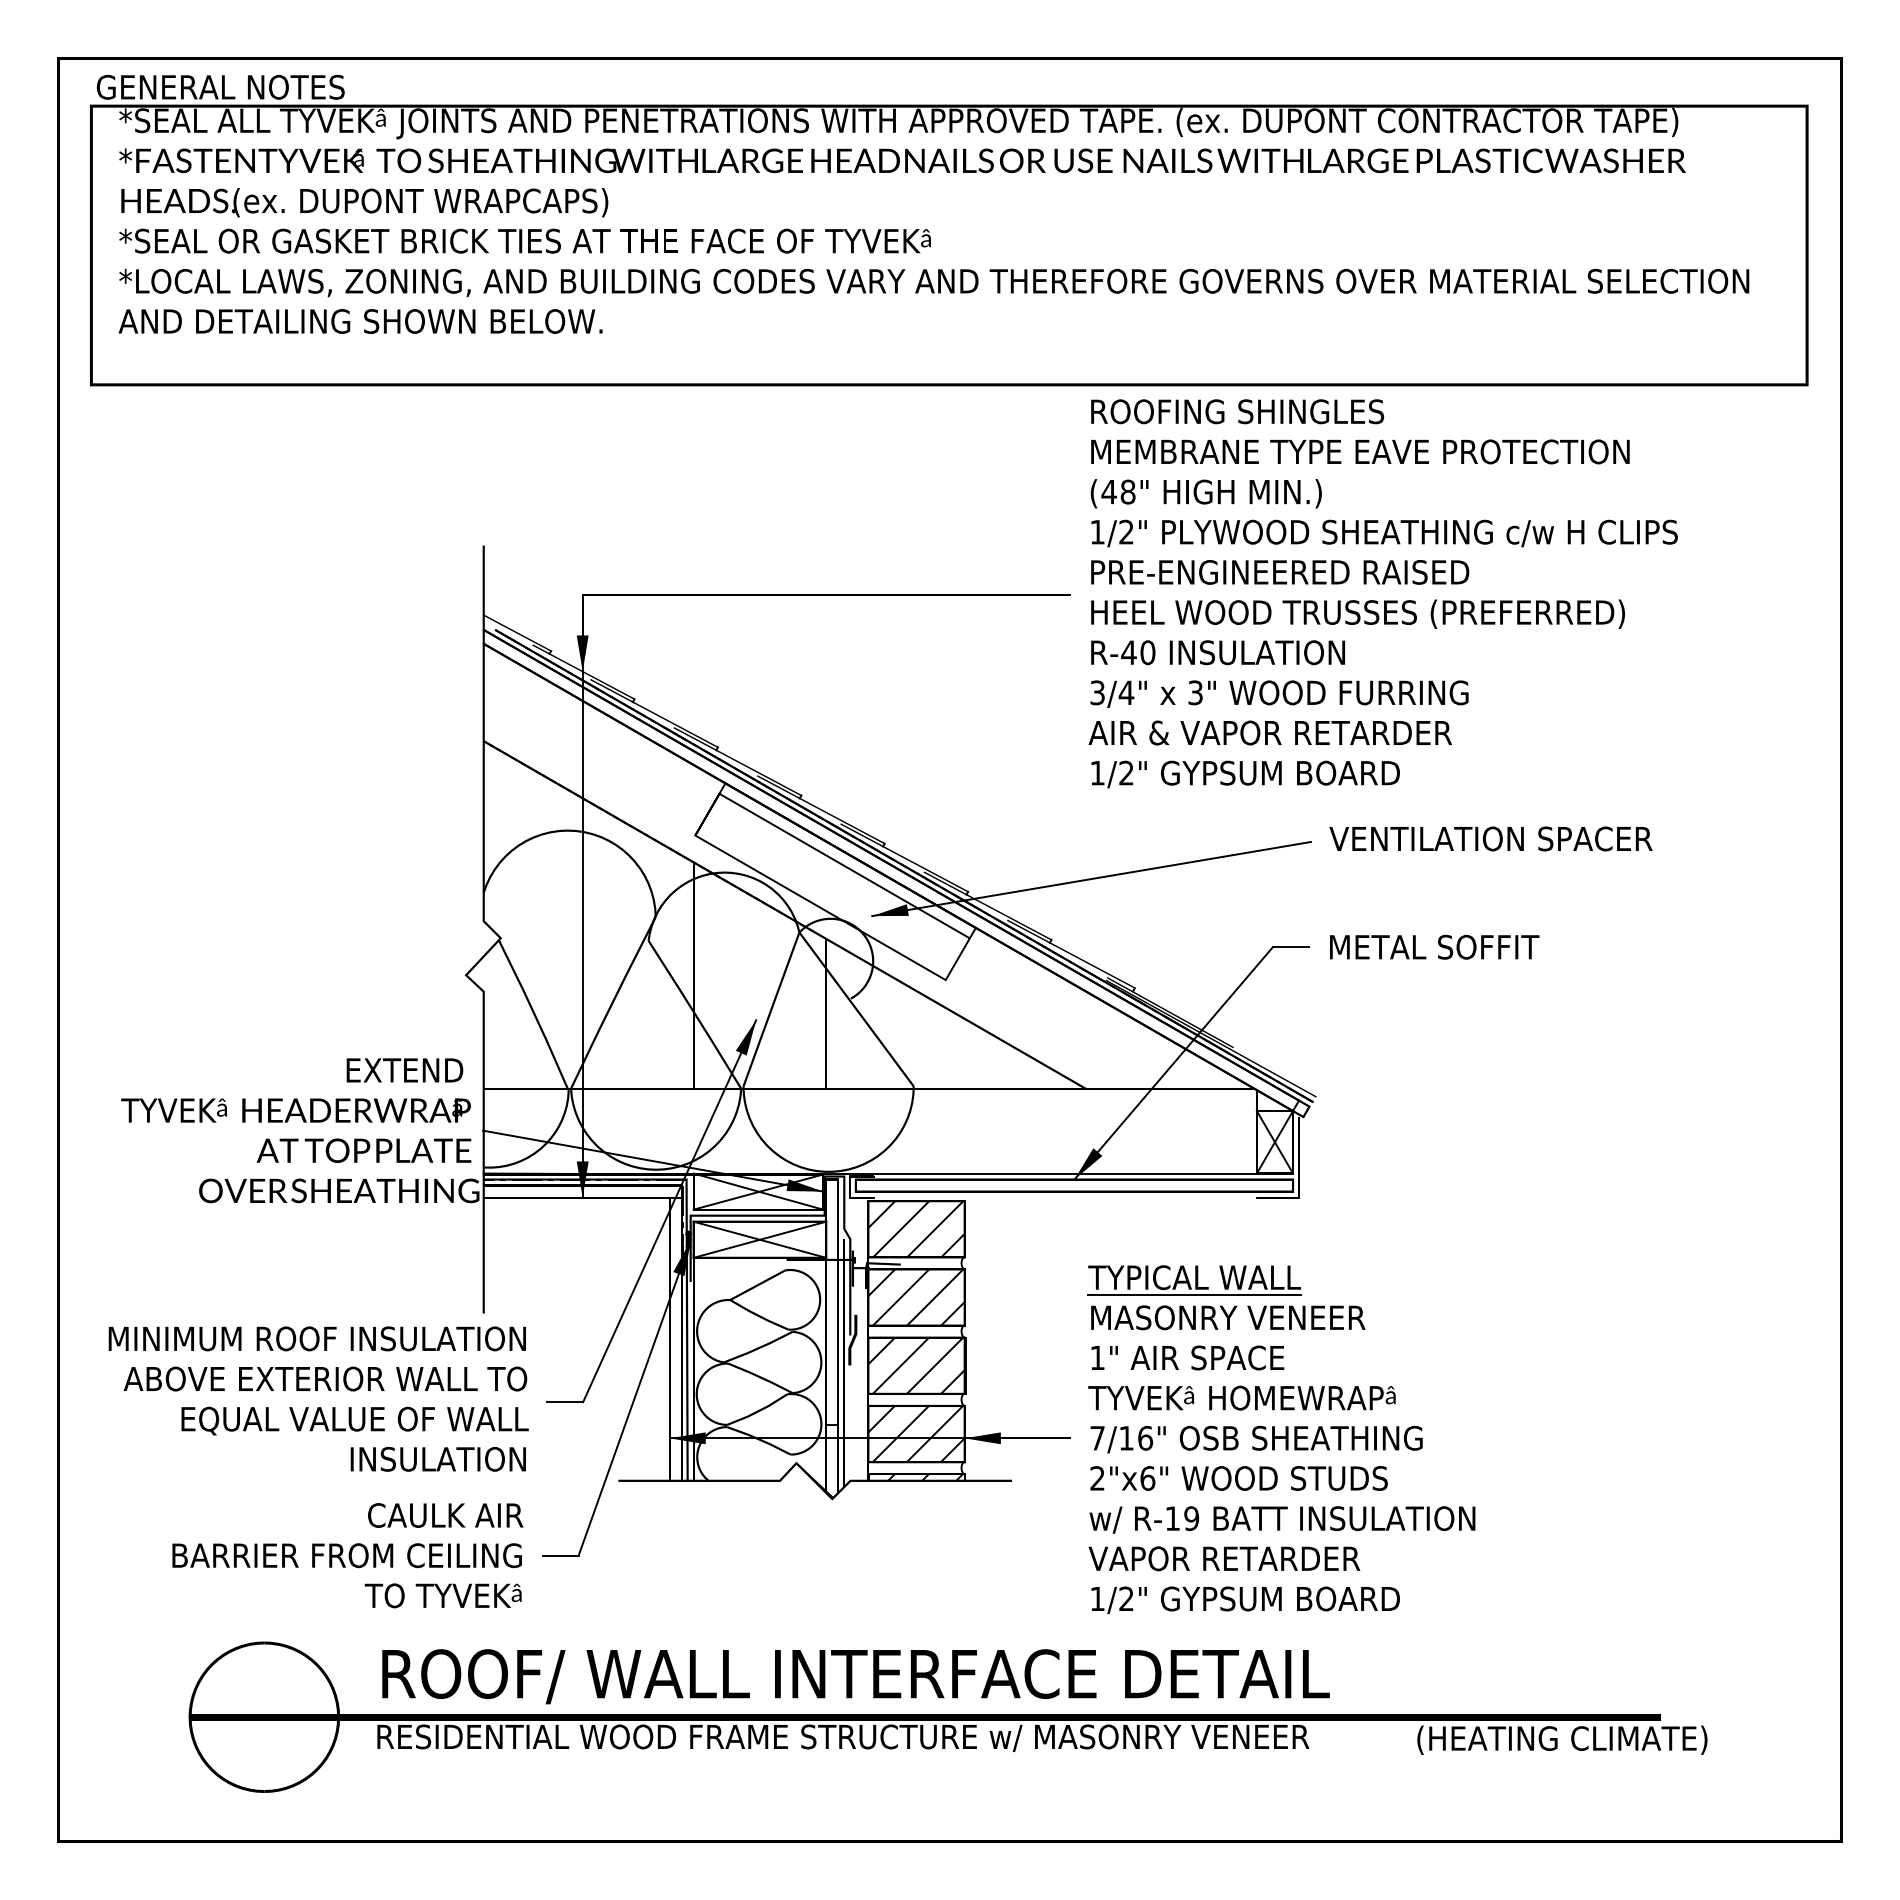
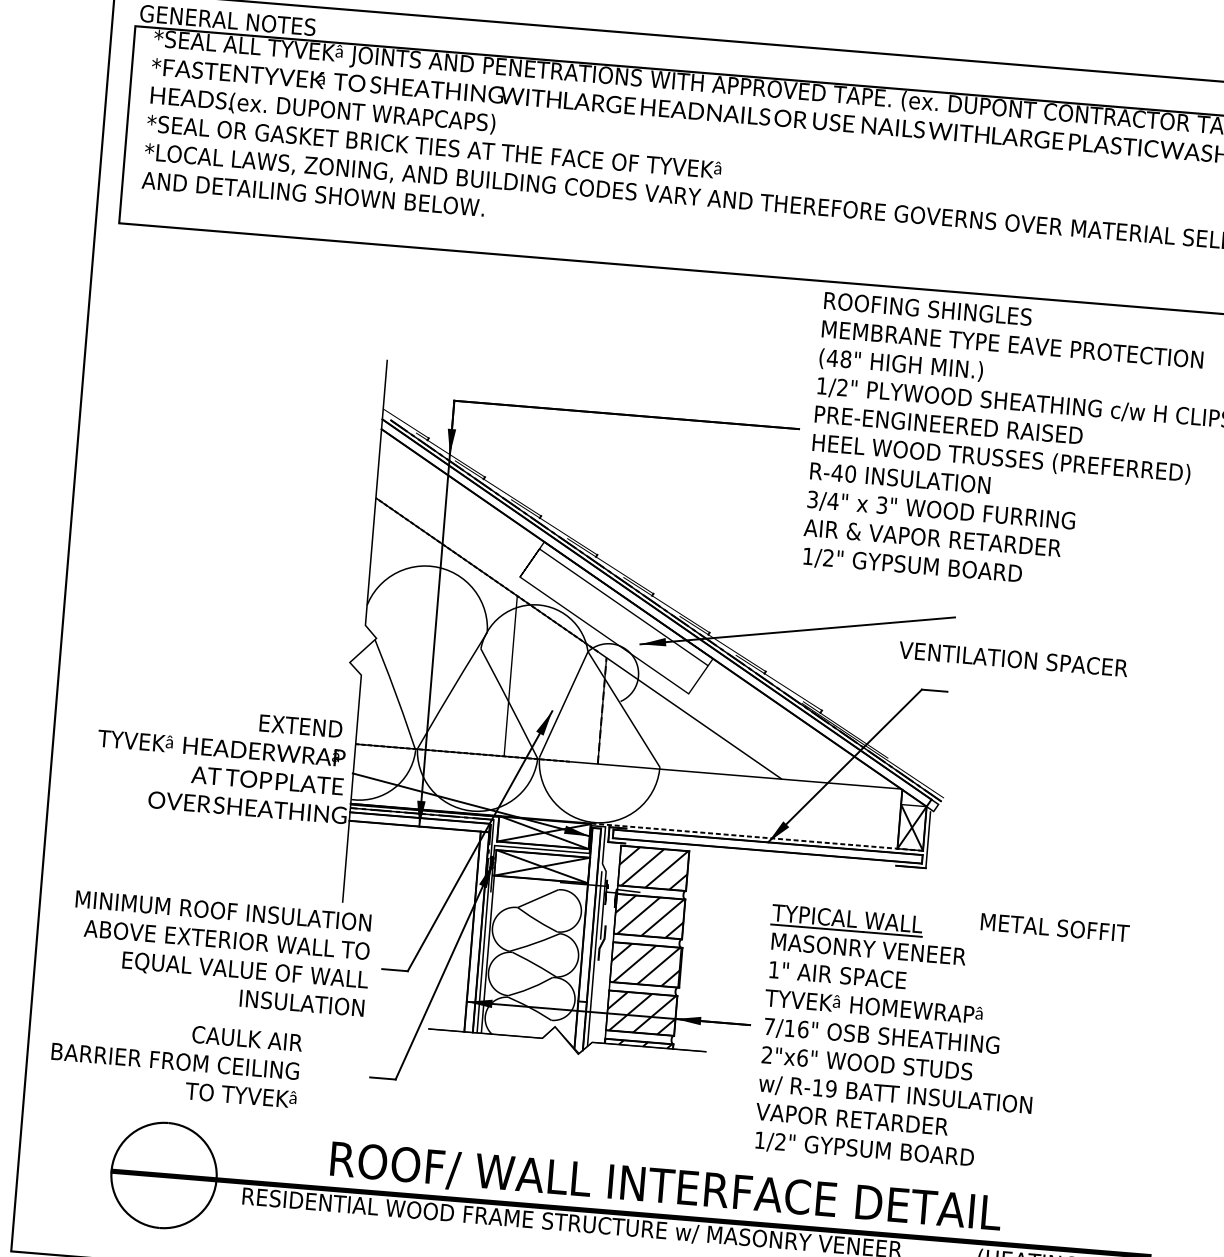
text: (1490, 838) -> (1013, 658), moved
text: (1434, 946) -> (1055, 927), moved
line: (1058, 1173) -> (757, 837), solid -> dashed
text: (347, 1555) -> (175, 1061), moved
text: (855, 1676) -> (665, 1187), moved

